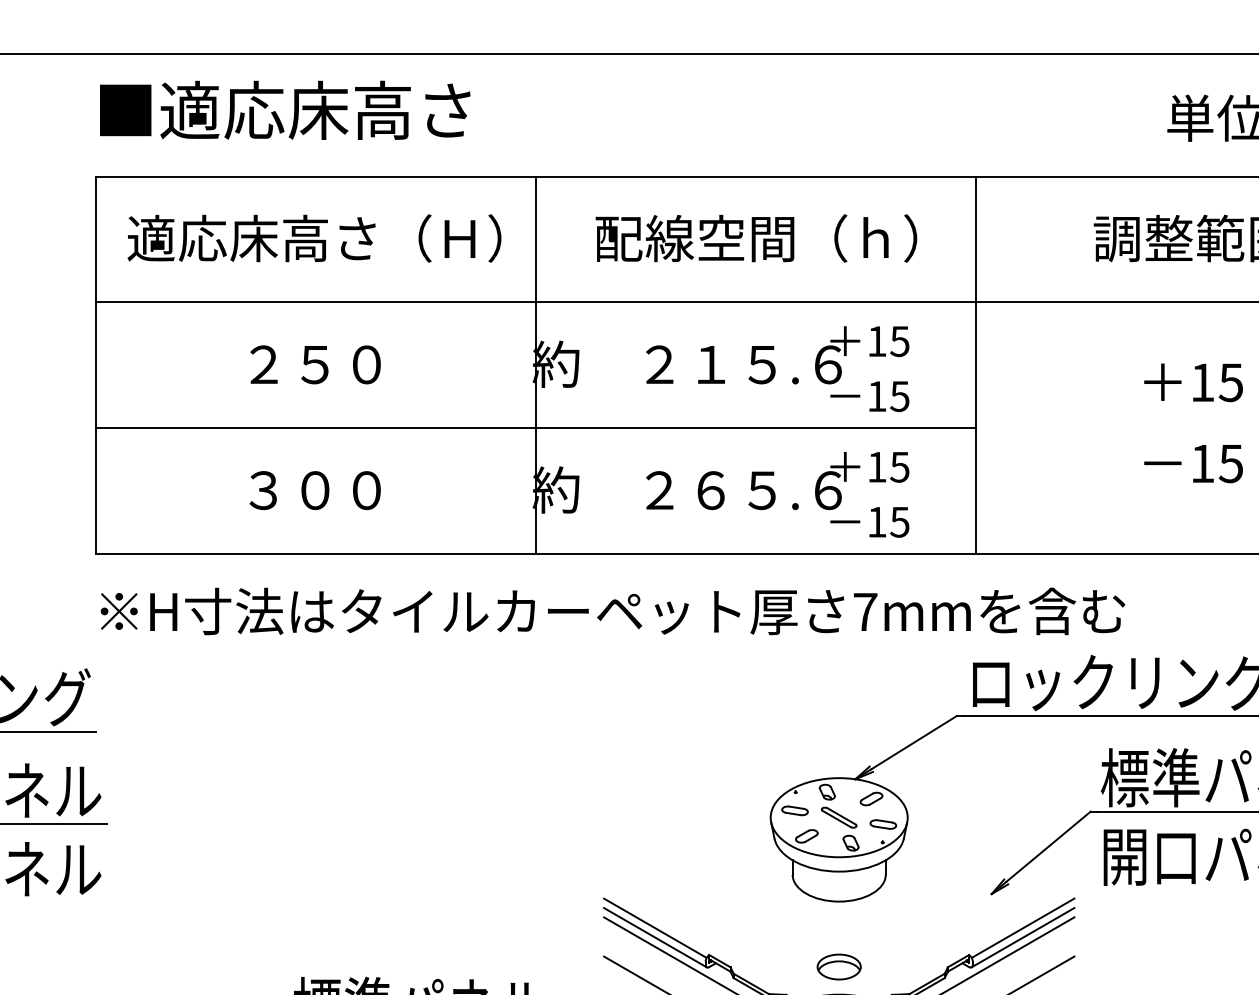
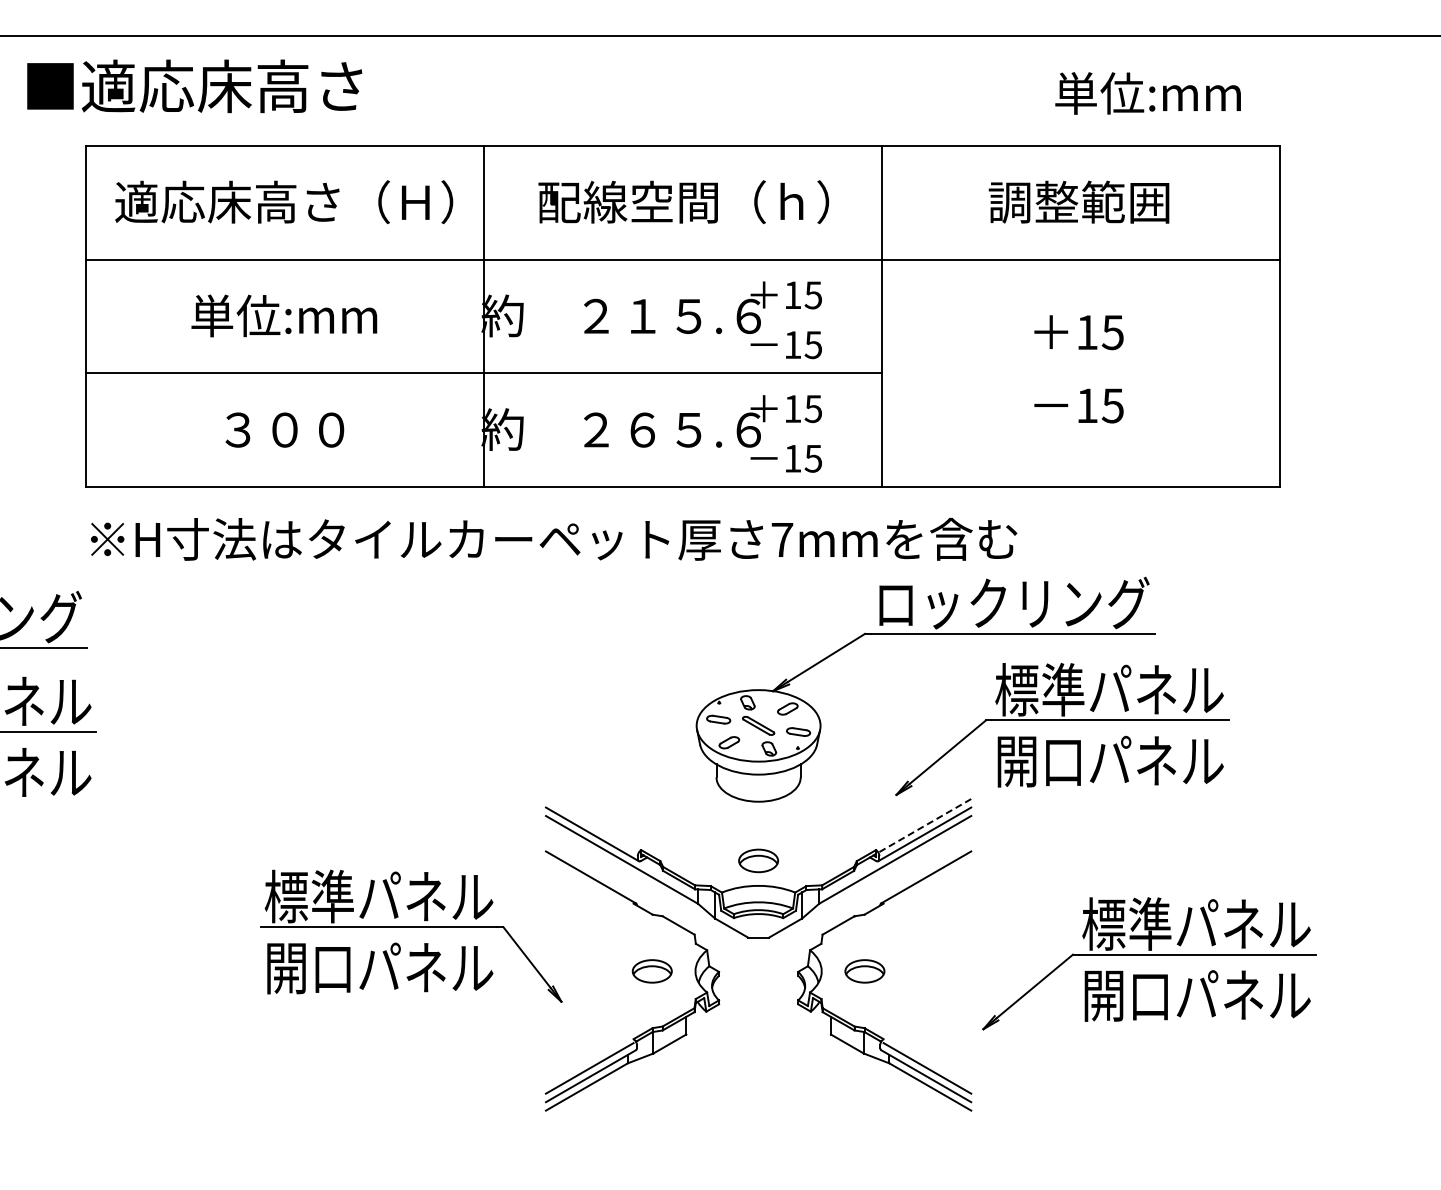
text: (284, 110) -> (194, 86), moved
text: (314, 363) -> (284, 315), ２５０ -> 単位:mm
line: (654, 927) -> (591, 825), removed
line: (1022, 927) -> (924, 825), solid -> dashed

